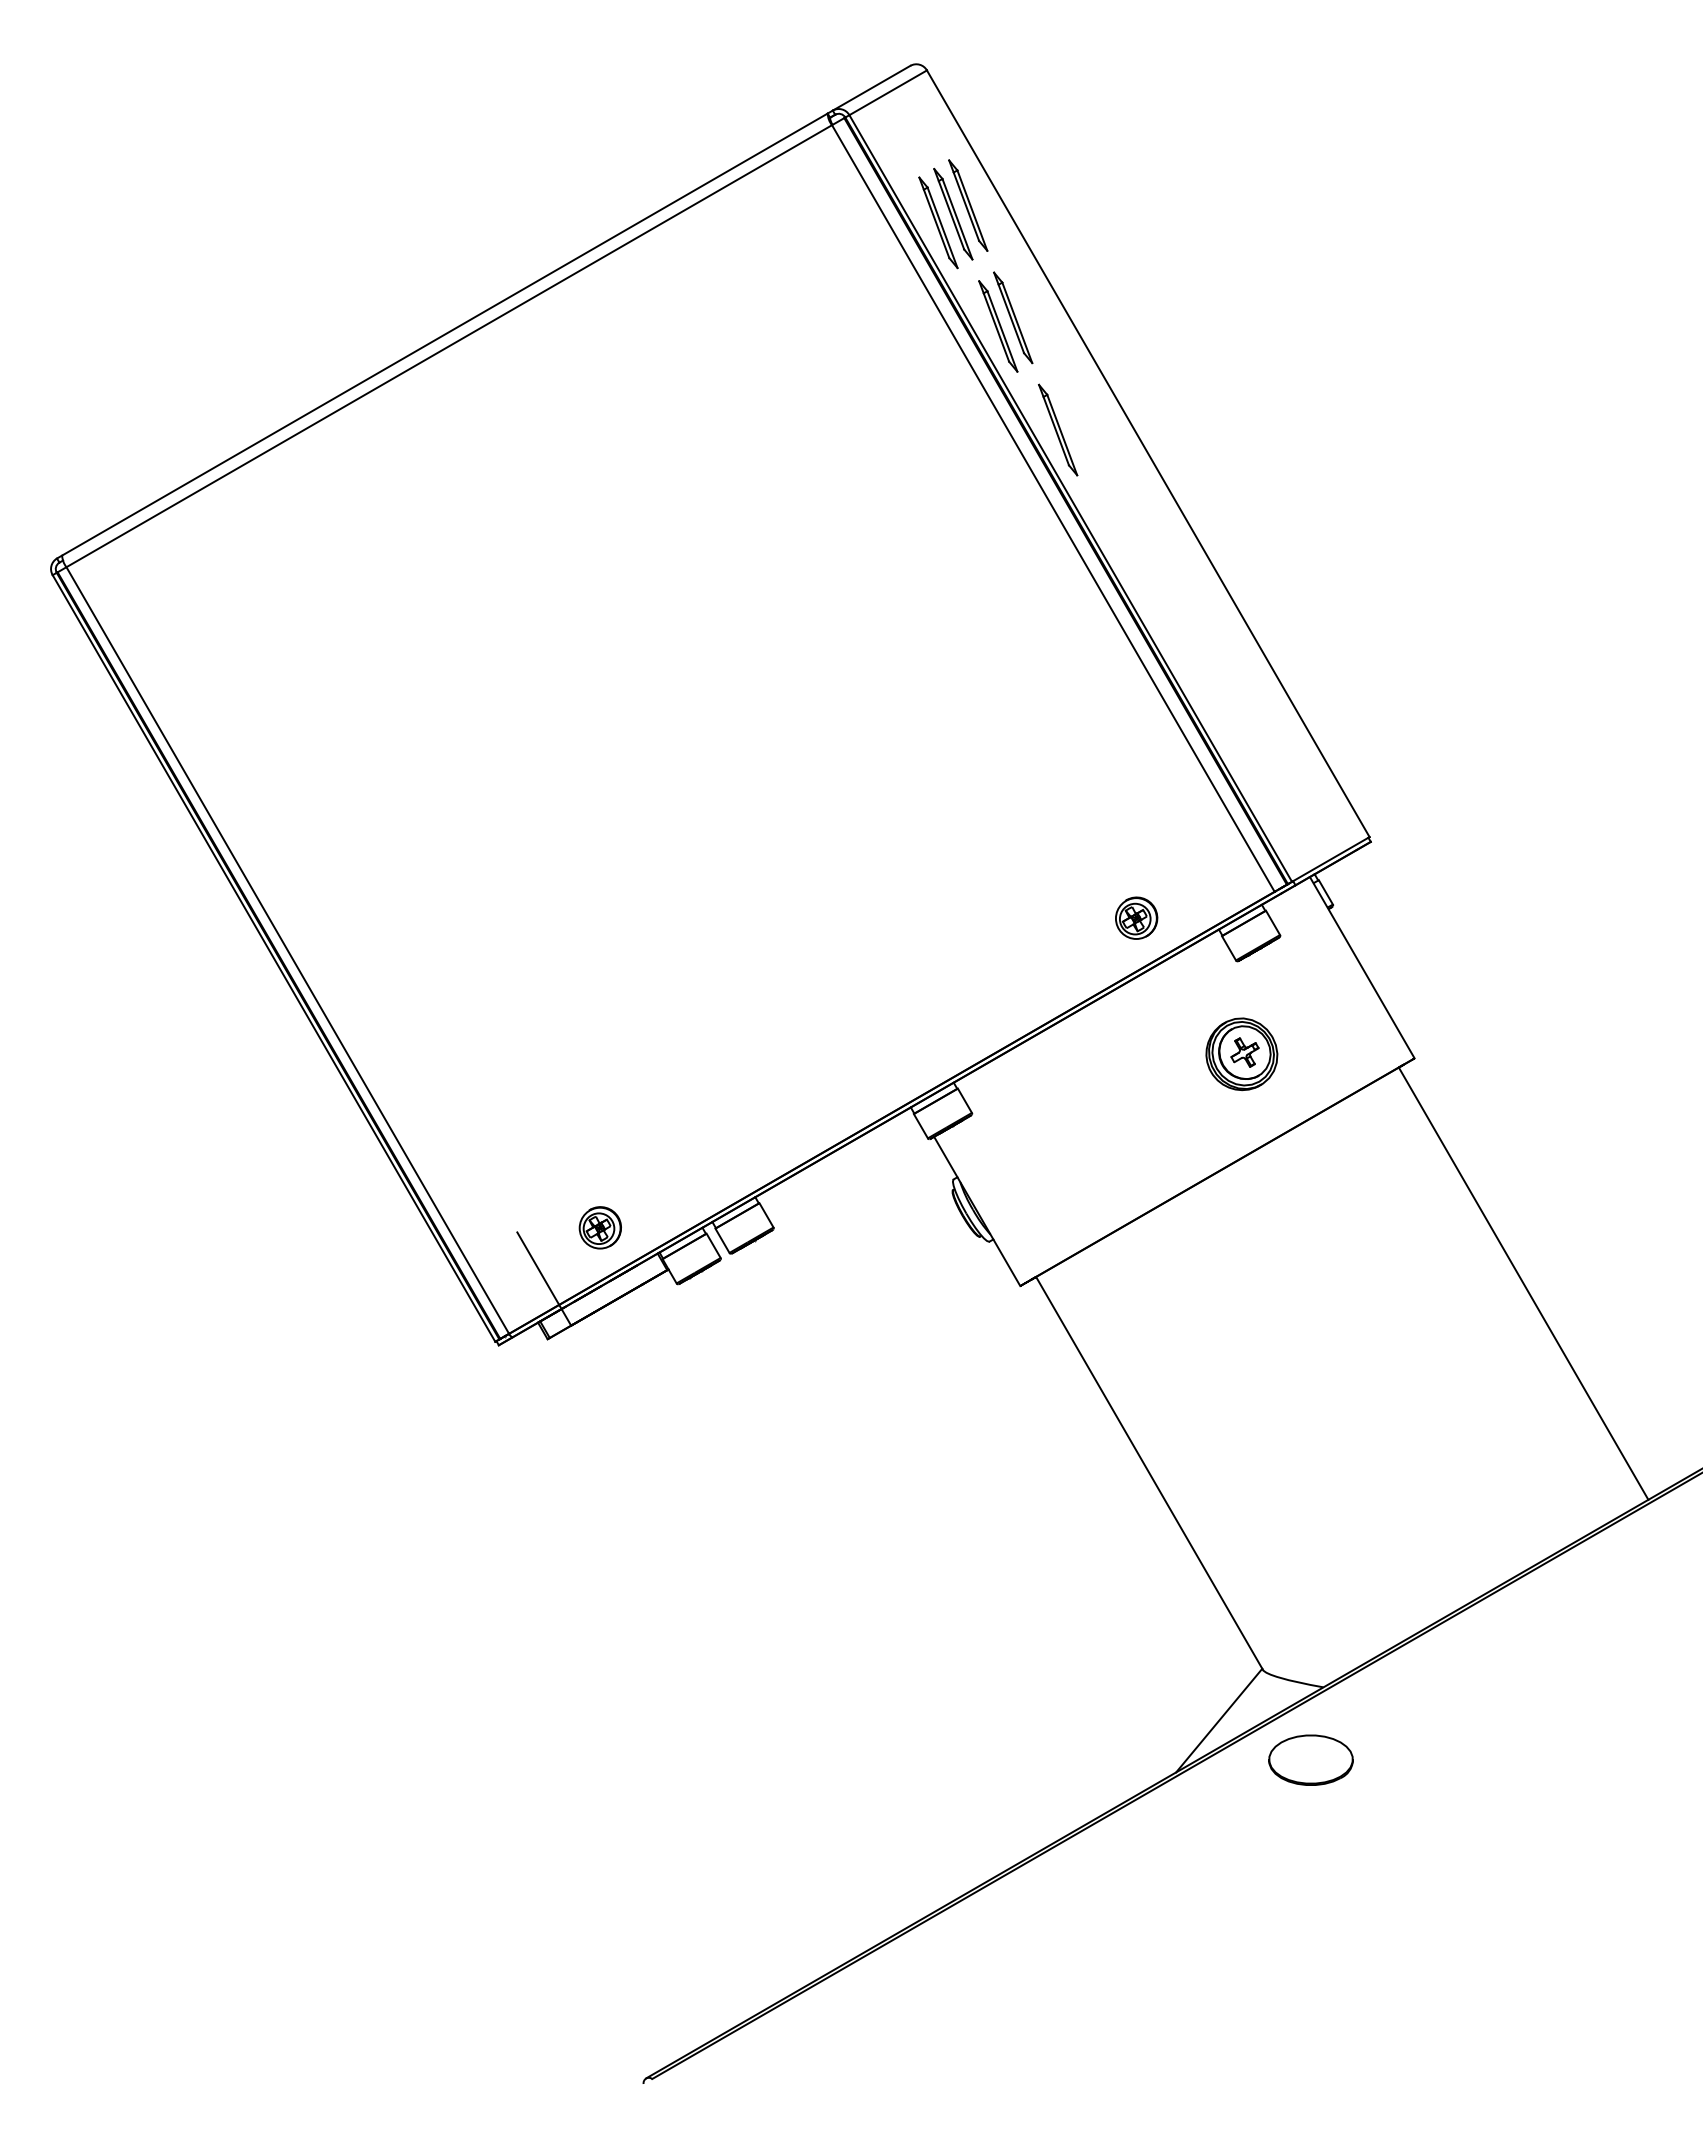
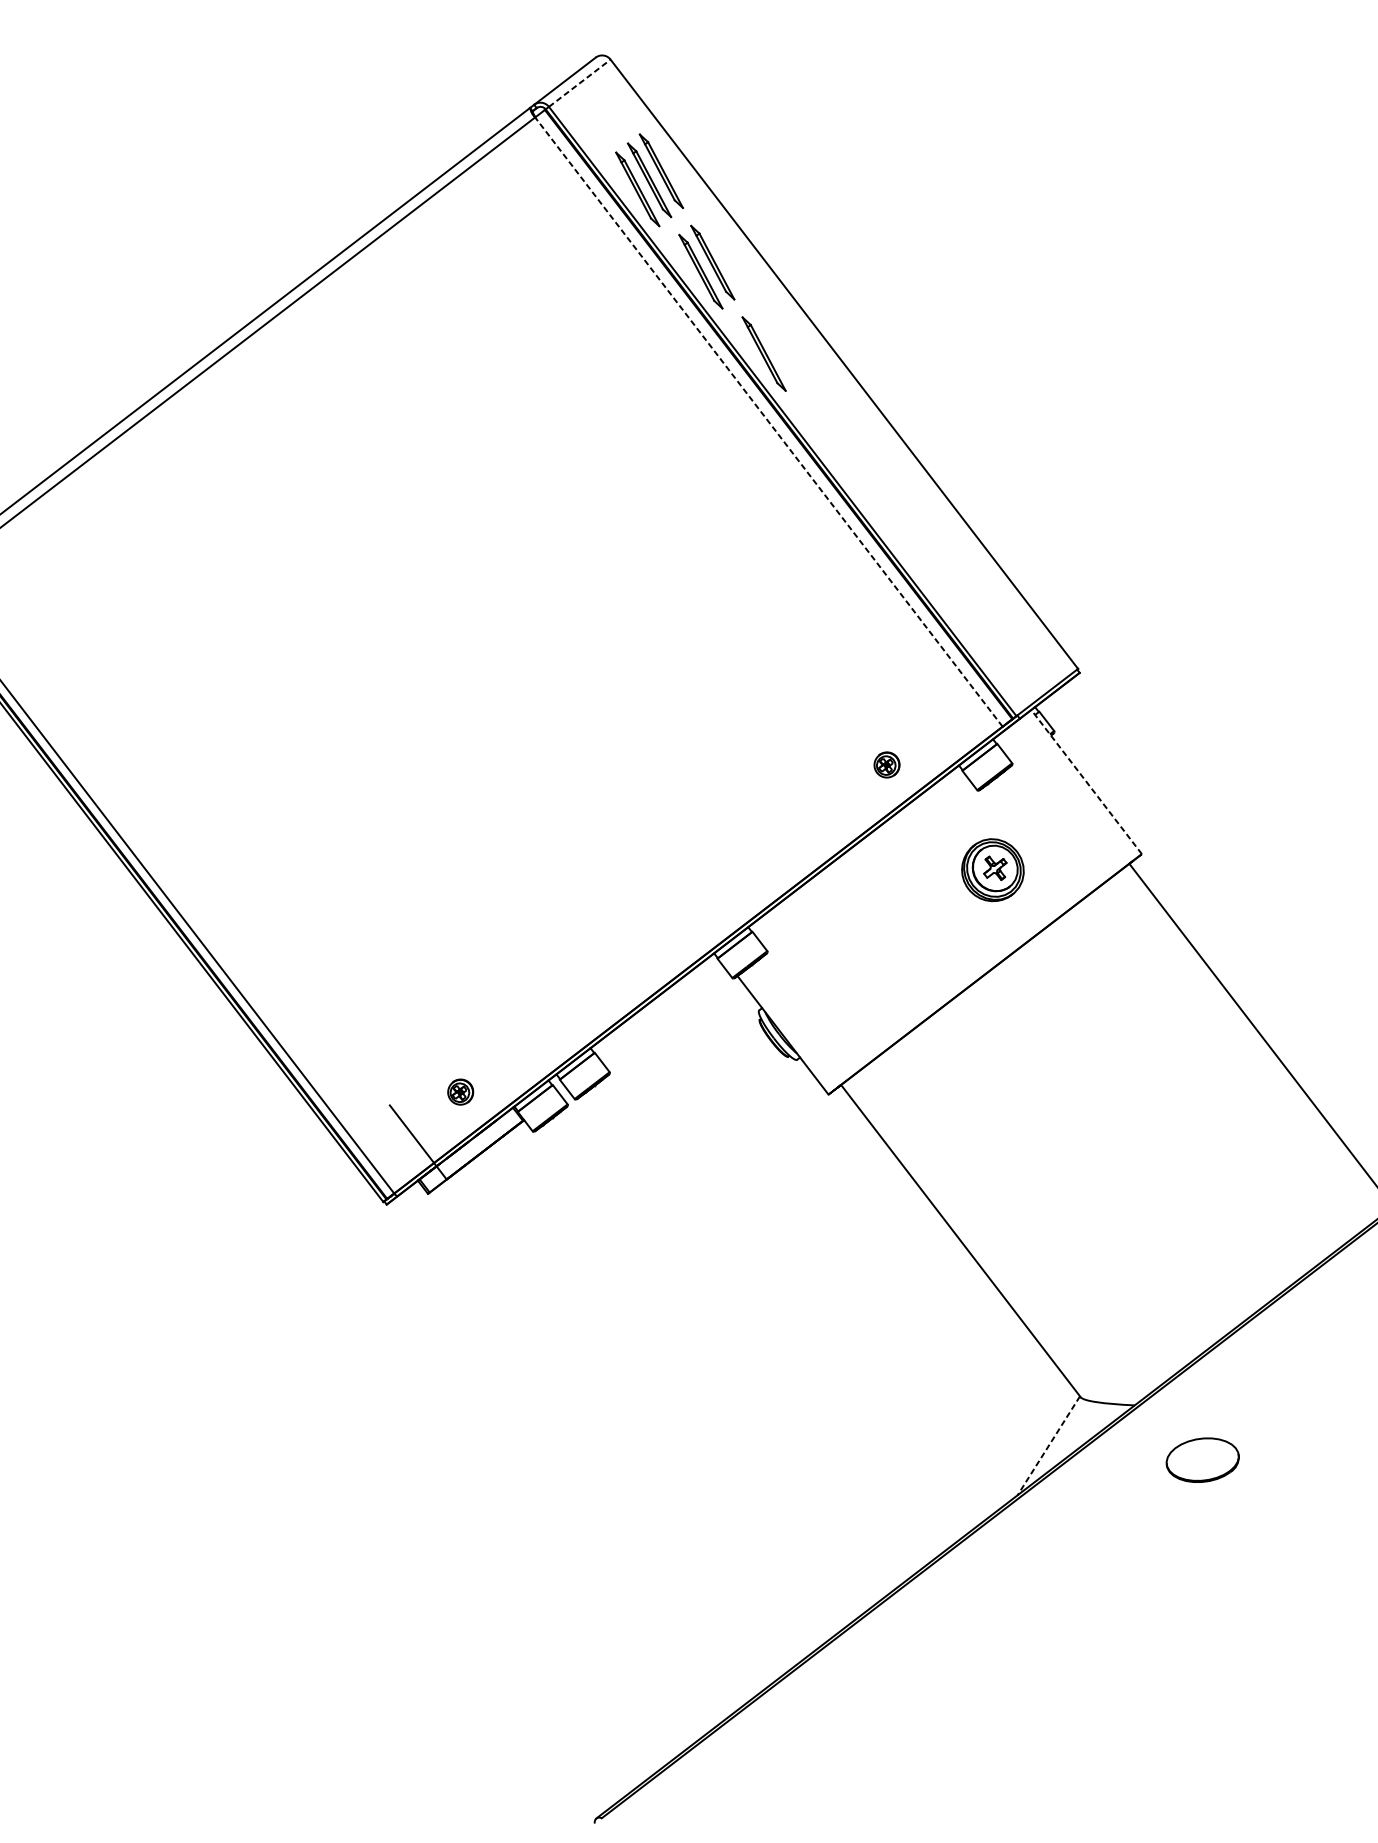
line: (888, 92) -> (580, 82), solid -> dashed
line: (1053, 508) -> (769, 422), solid -> dashed
part: (1136, 917) -> (886, 764), size x0.7
line: (1362, 967) -> (1086, 781), solid -> dashed
part: (599, 1227) -> (459, 1091), size x0.7
line: (1218, 1720) -> (1048, 1445), solid -> dashed
part: (1310, 1759) -> (1202, 1459), moved

